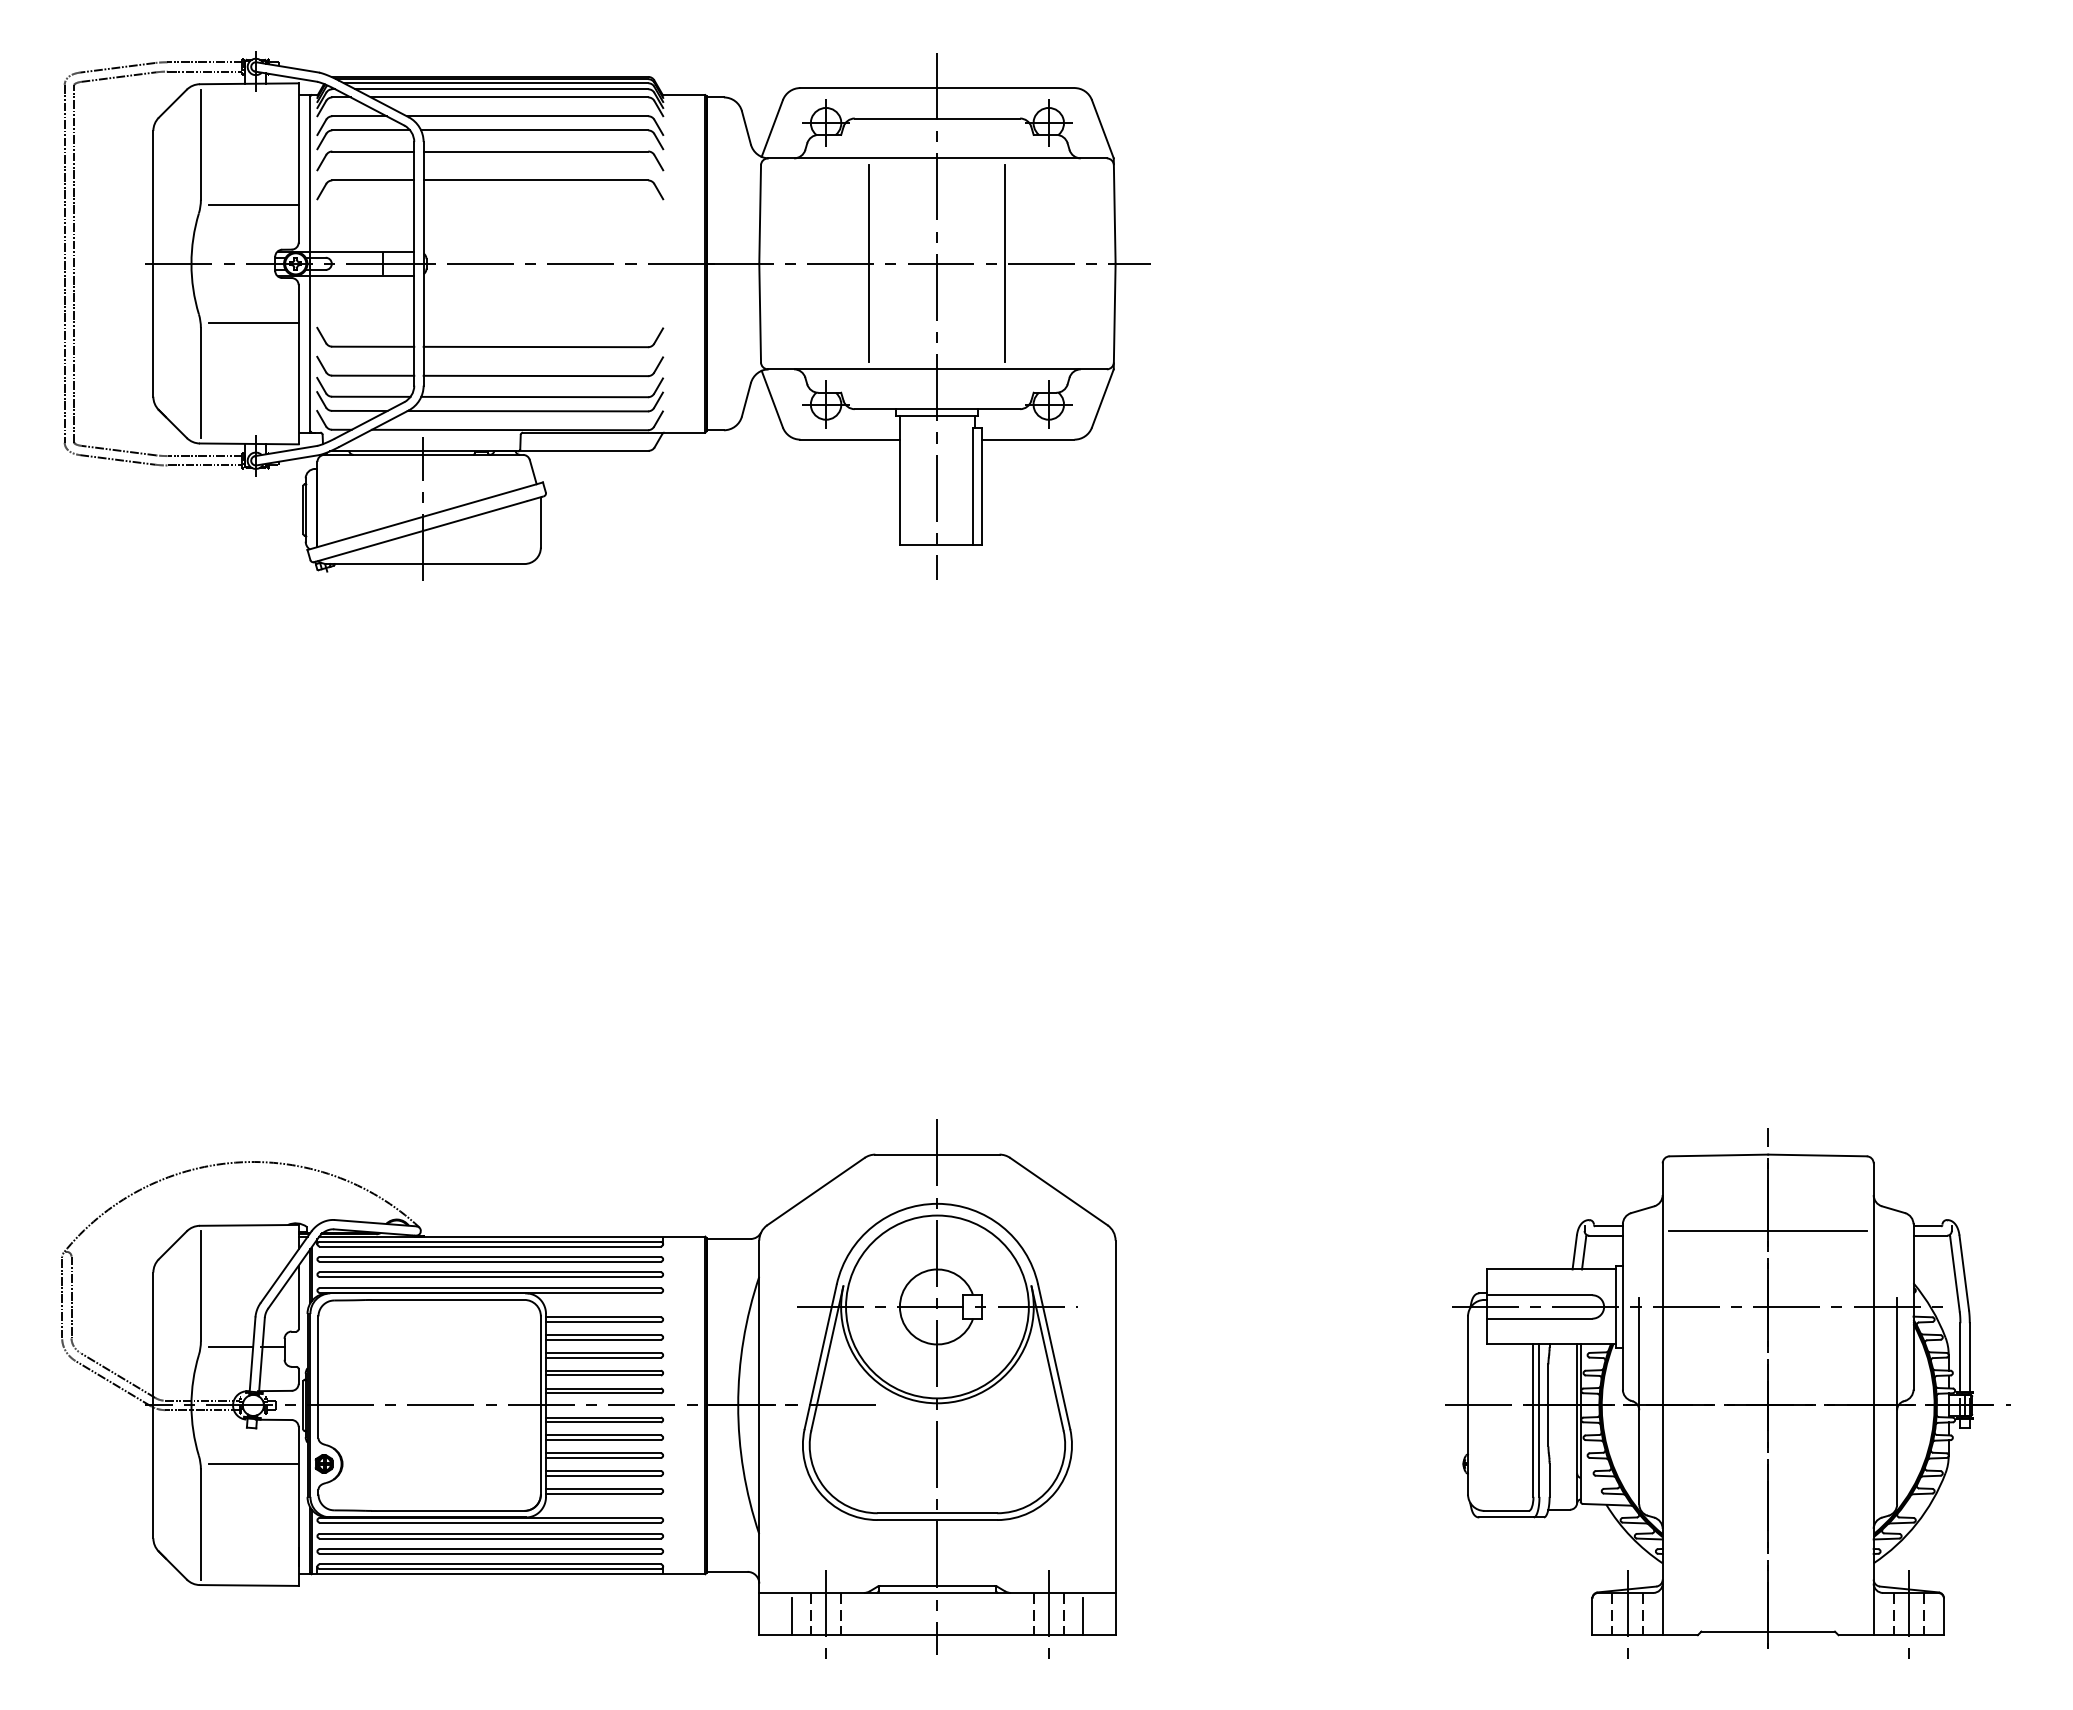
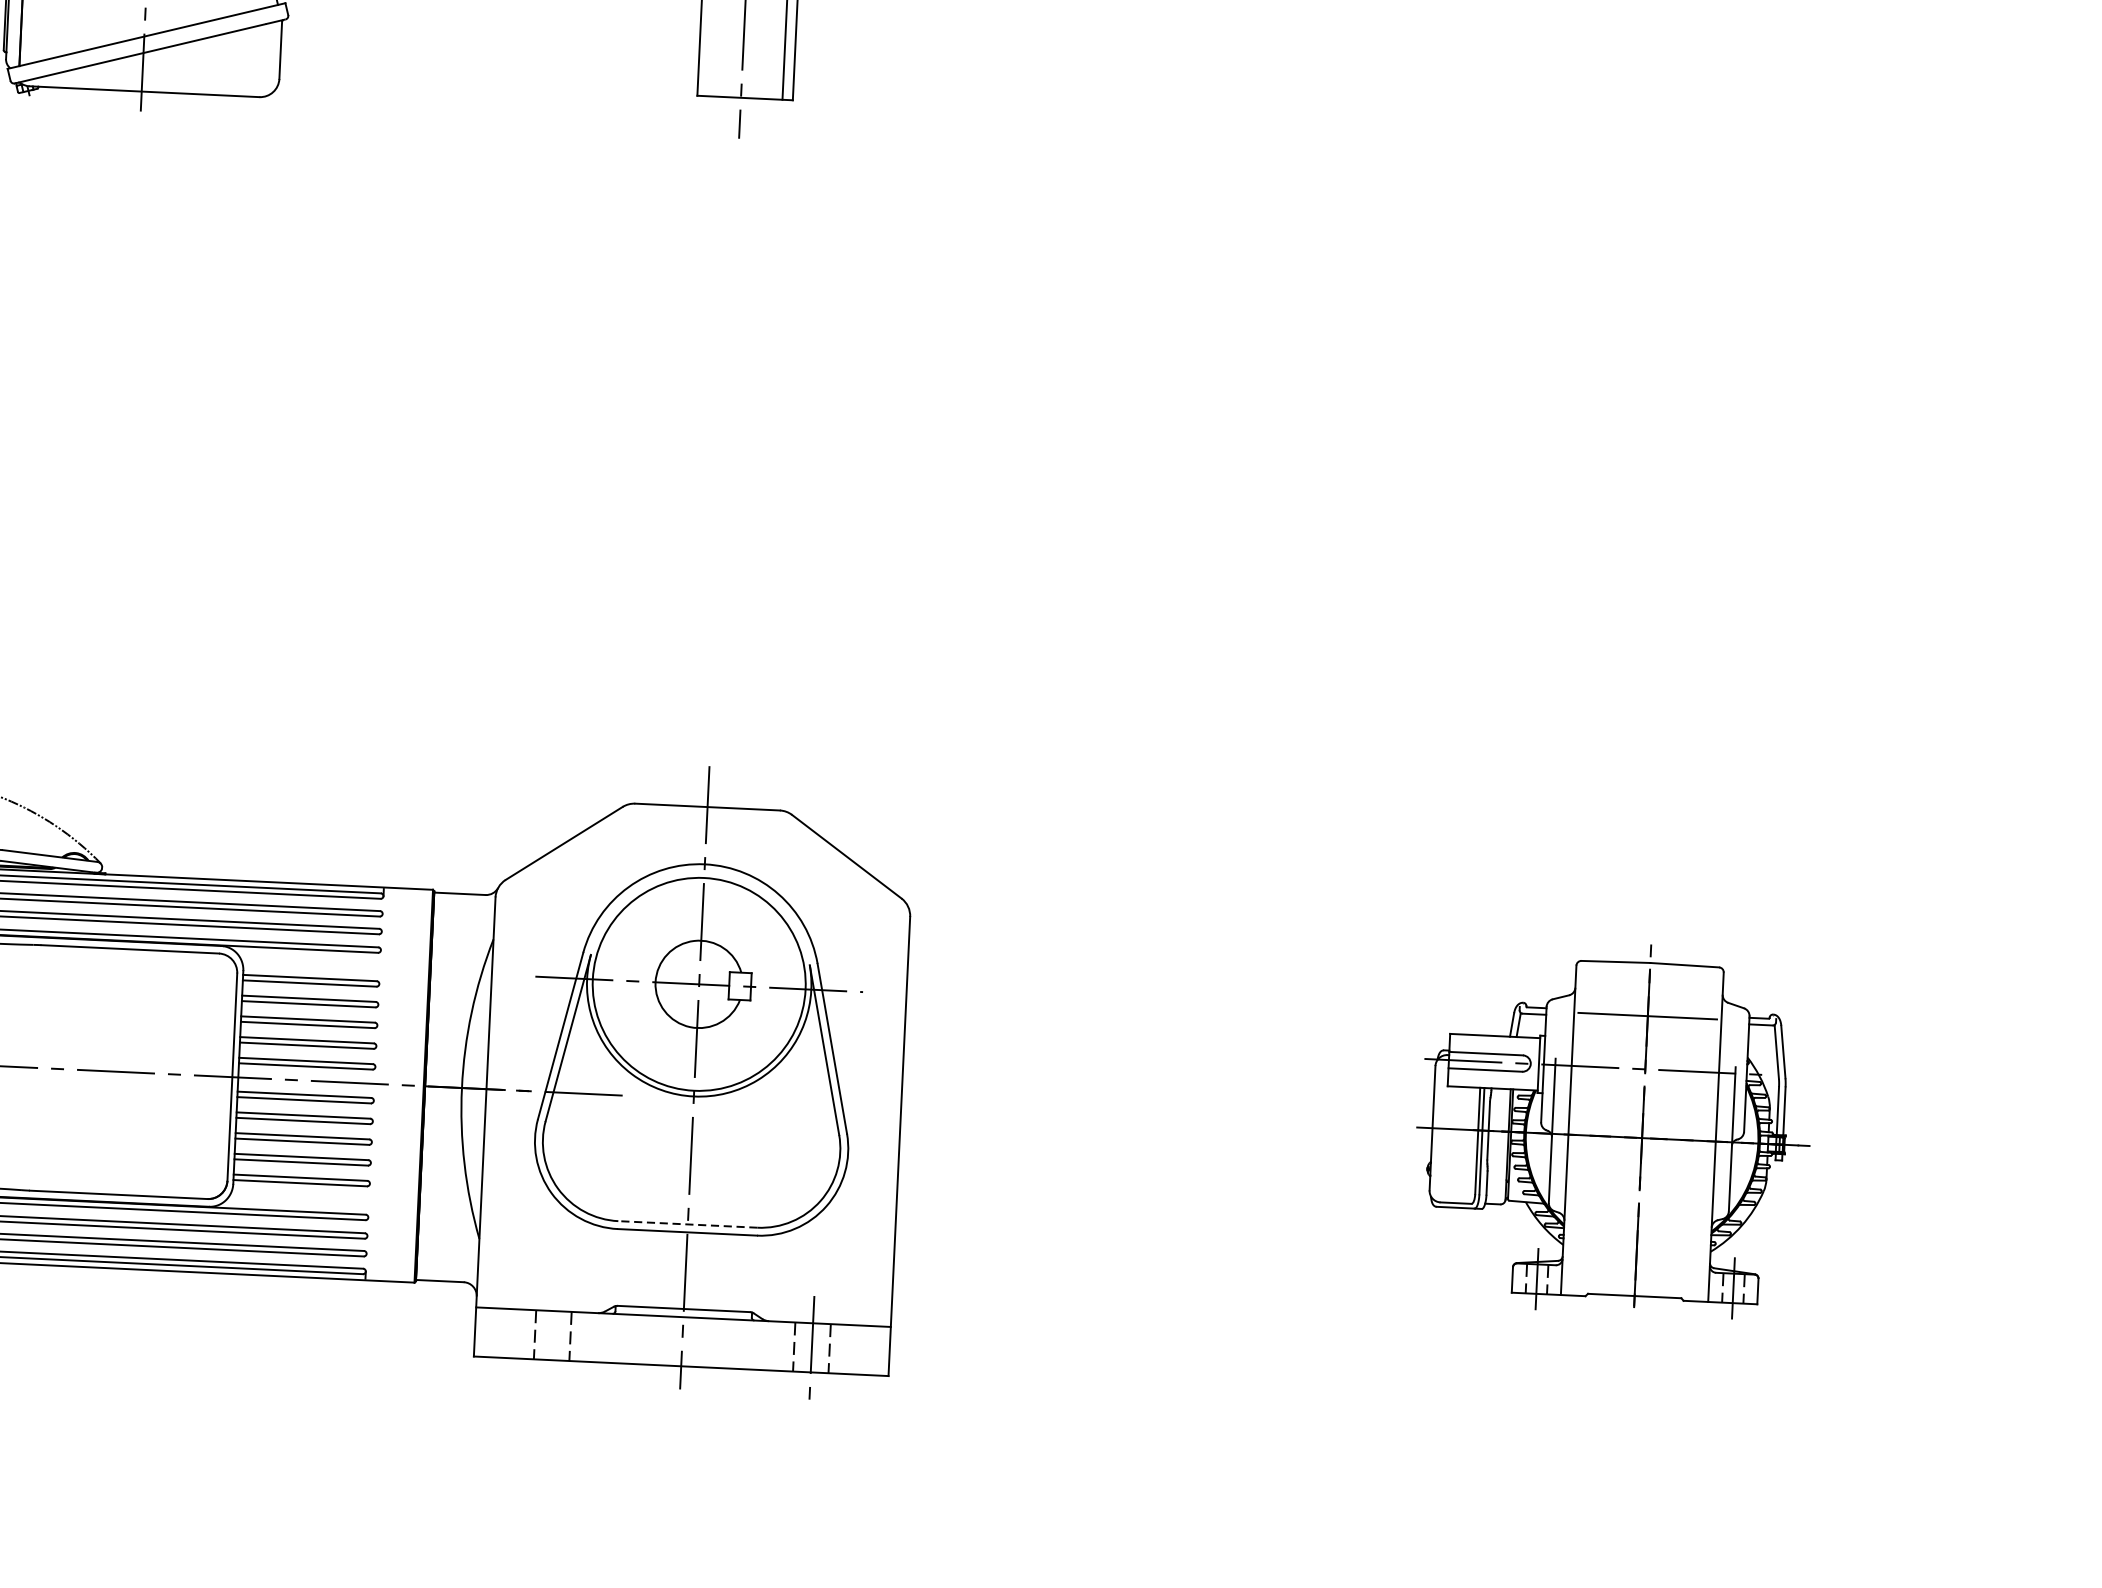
part: (1727, 1393) -> (1613, 1128), size x0.6
line: (937, 1513) -> (687, 1224), solid -> dashed
line: (826, 1613) -> (553, 1334), removed
line: (792, 1616) -> (513, 1336), removed
line: (1082, 1616) -> (851, 1352), removed

